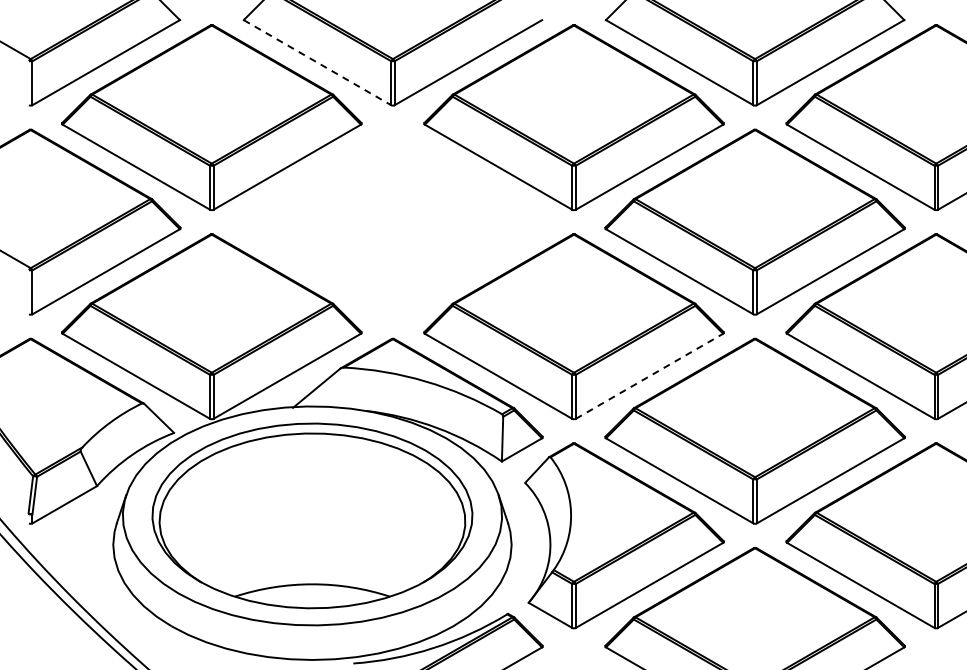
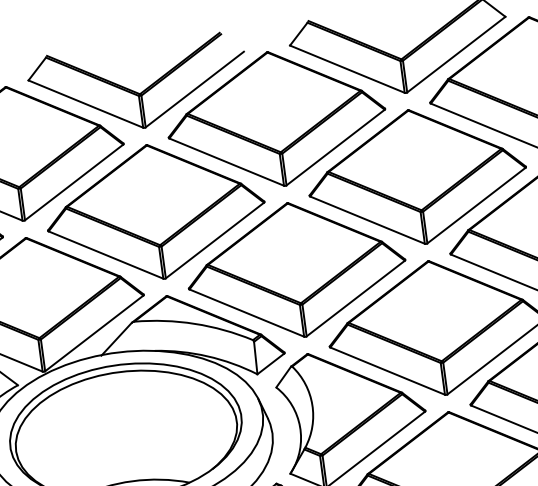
line: (317, 62) -> (85, 103), dashed -> solid
part: (392, 221) -> (155, 211), added
line: (649, 376) -> (355, 298), dashed -> solid

